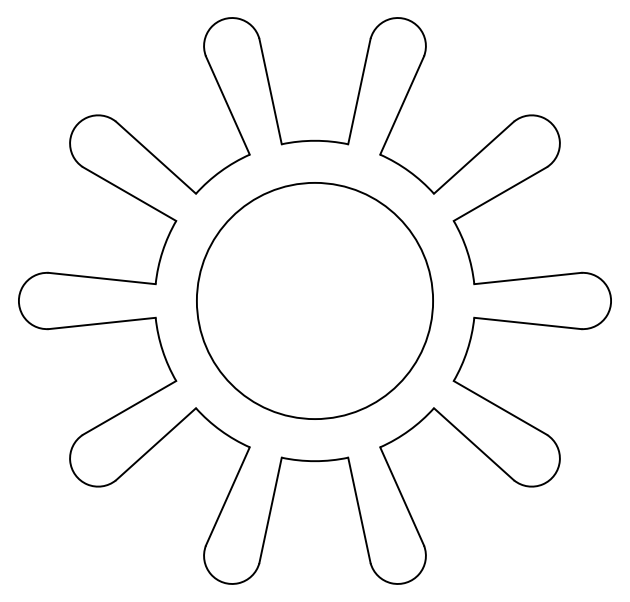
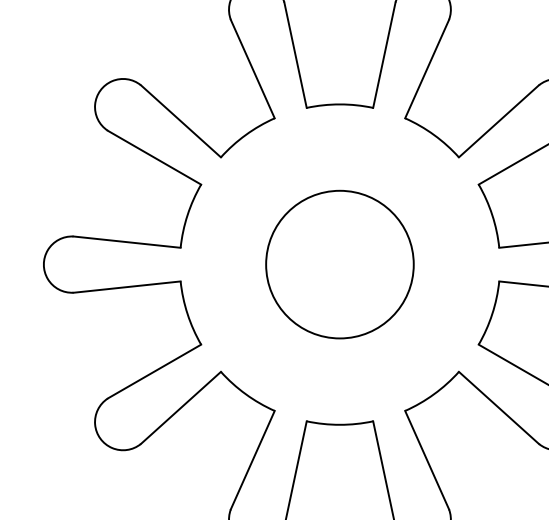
circle: (314, 300) -> (339, 264), size x0.62

